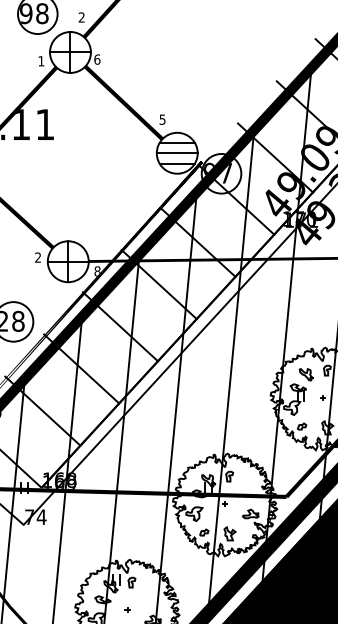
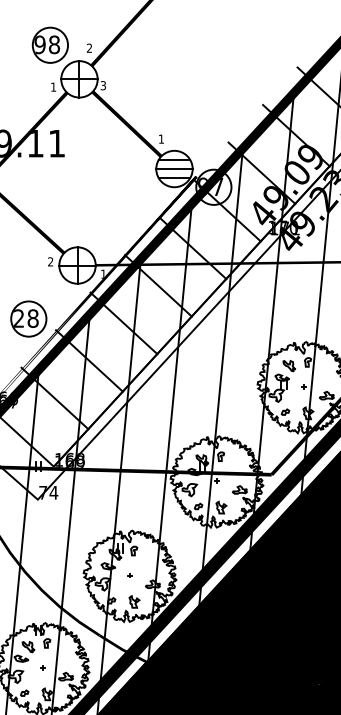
text: (97, 59) -> (103, 85), 6 -> 3
text: (161, 118) -> (160, 138), 5 -> 1
text: (97, 270) -> (103, 273), 8 -> 1

